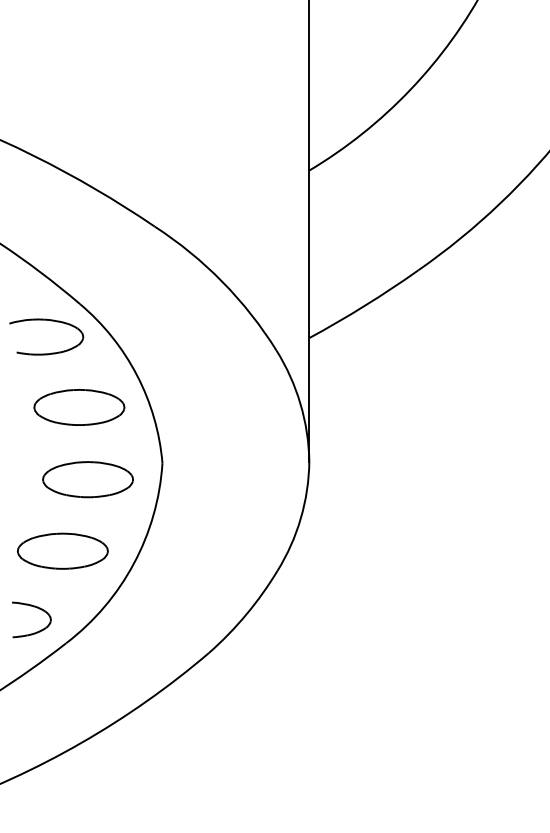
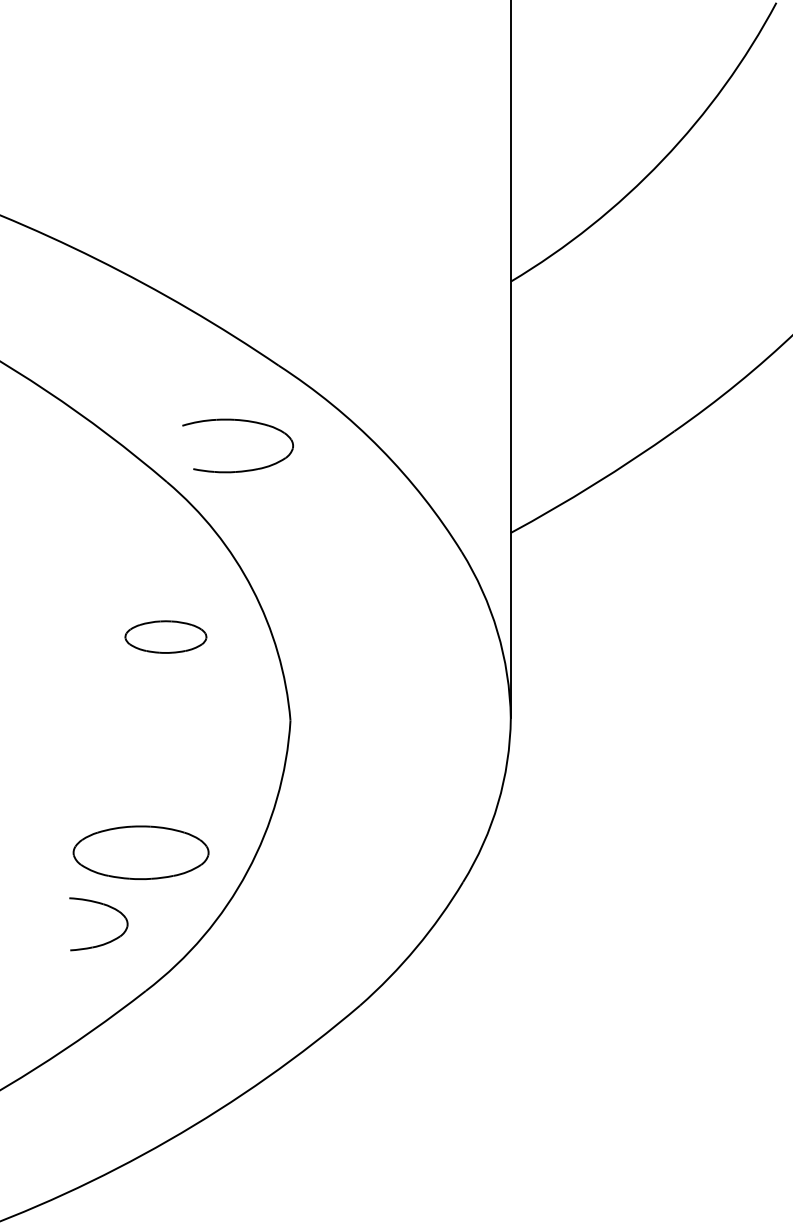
part: (51, 321) -> (245, 422), moved
part: (79, 407) -> (166, 637), size x0.6
part: (87, 479) -> (178, 745), removed
part: (36, 608) -> (106, 907), moved

